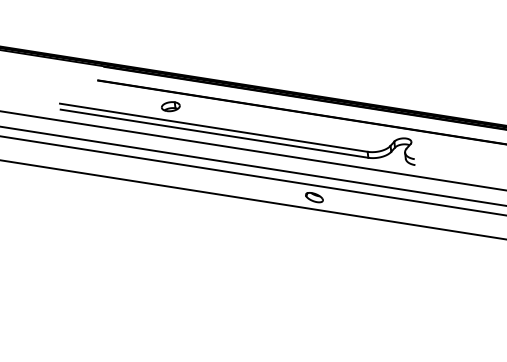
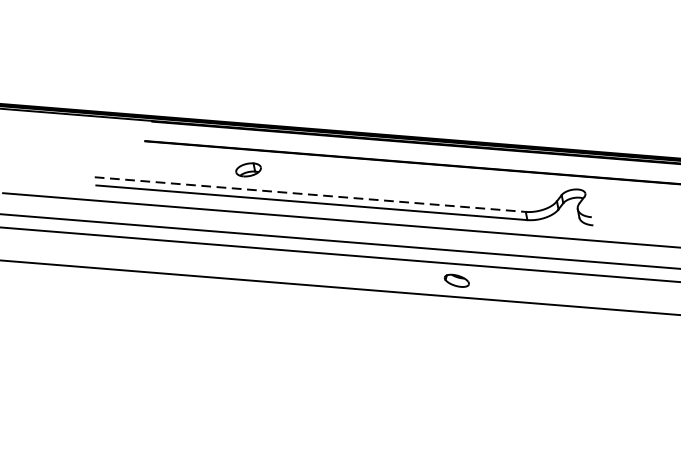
line: (213, 127) -> (309, 194), solid -> dashed

